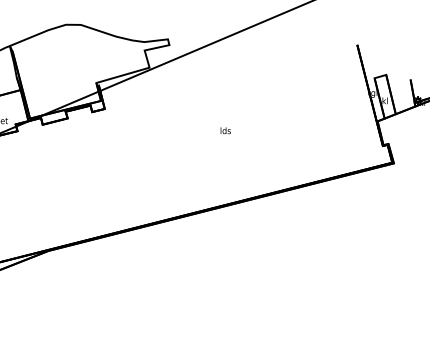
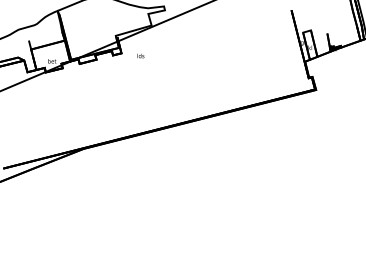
text: (225, 130) -> (140, 55), moved

